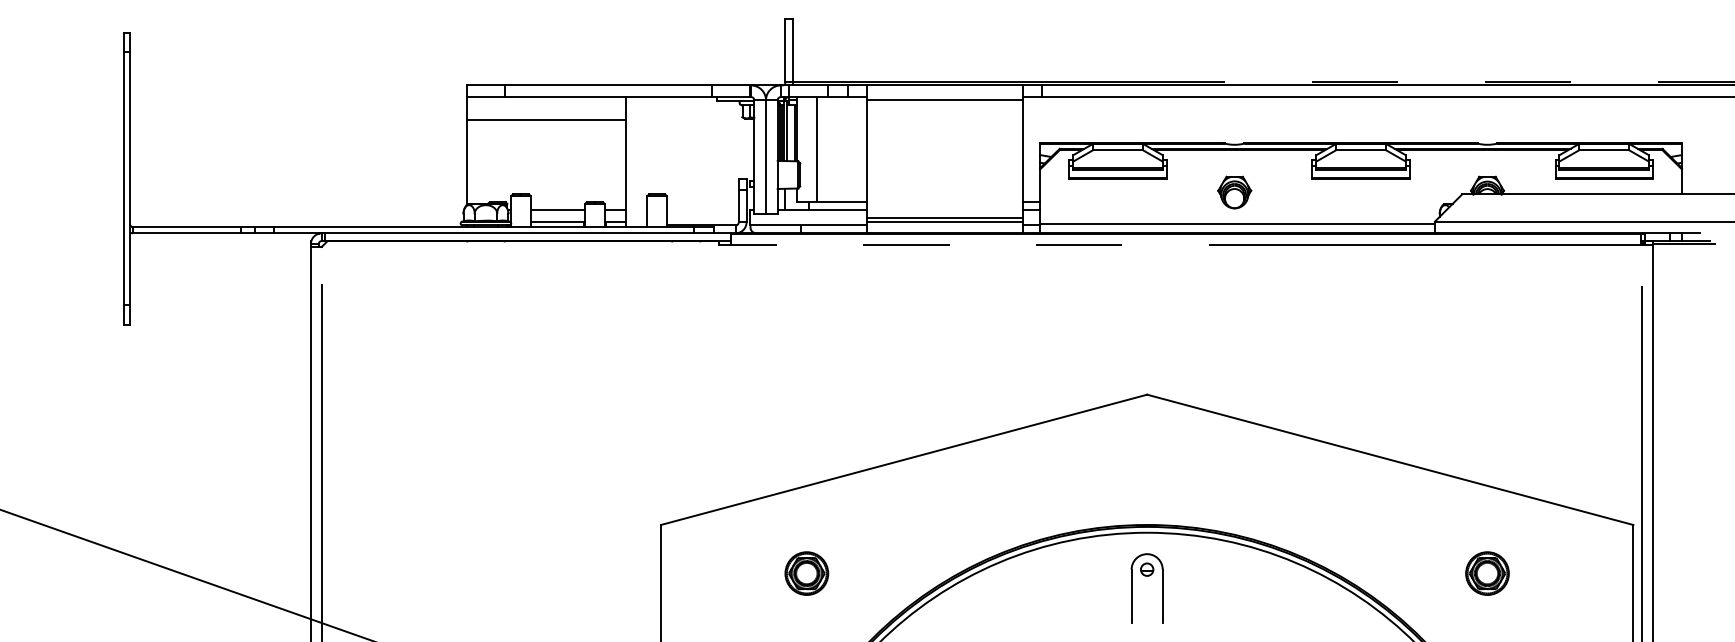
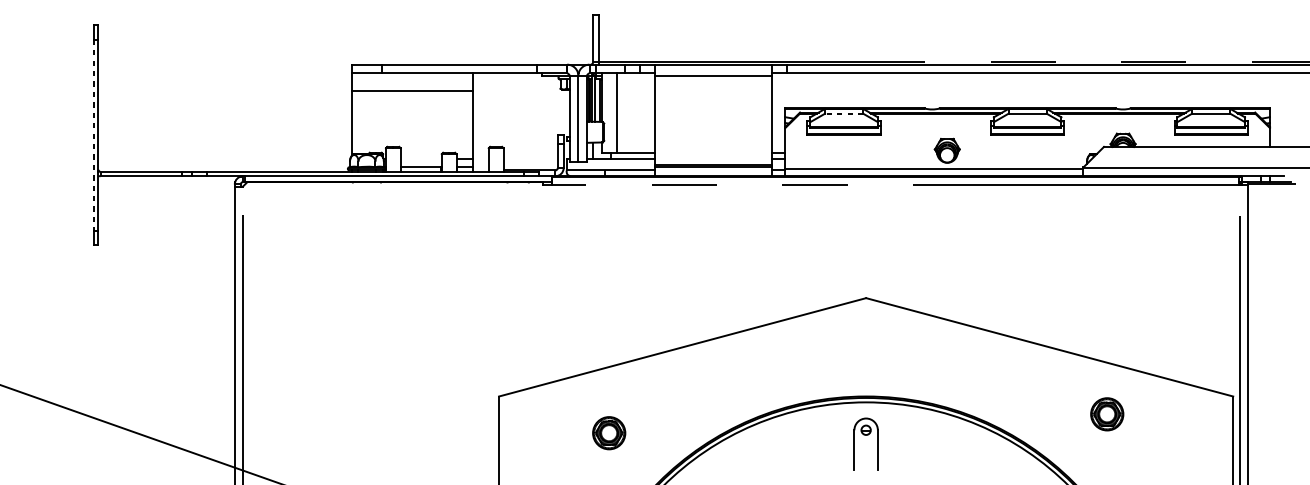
line: (1117, 150) -> (843, 113), solid -> dashed
line: (124, 179) -> (94, 135), solid -> dashed
part: (1234, 192) -> (947, 150), moved
line: (557, 209) -> (420, 158), removed
part: (1487, 573) -> (1107, 414), moved

